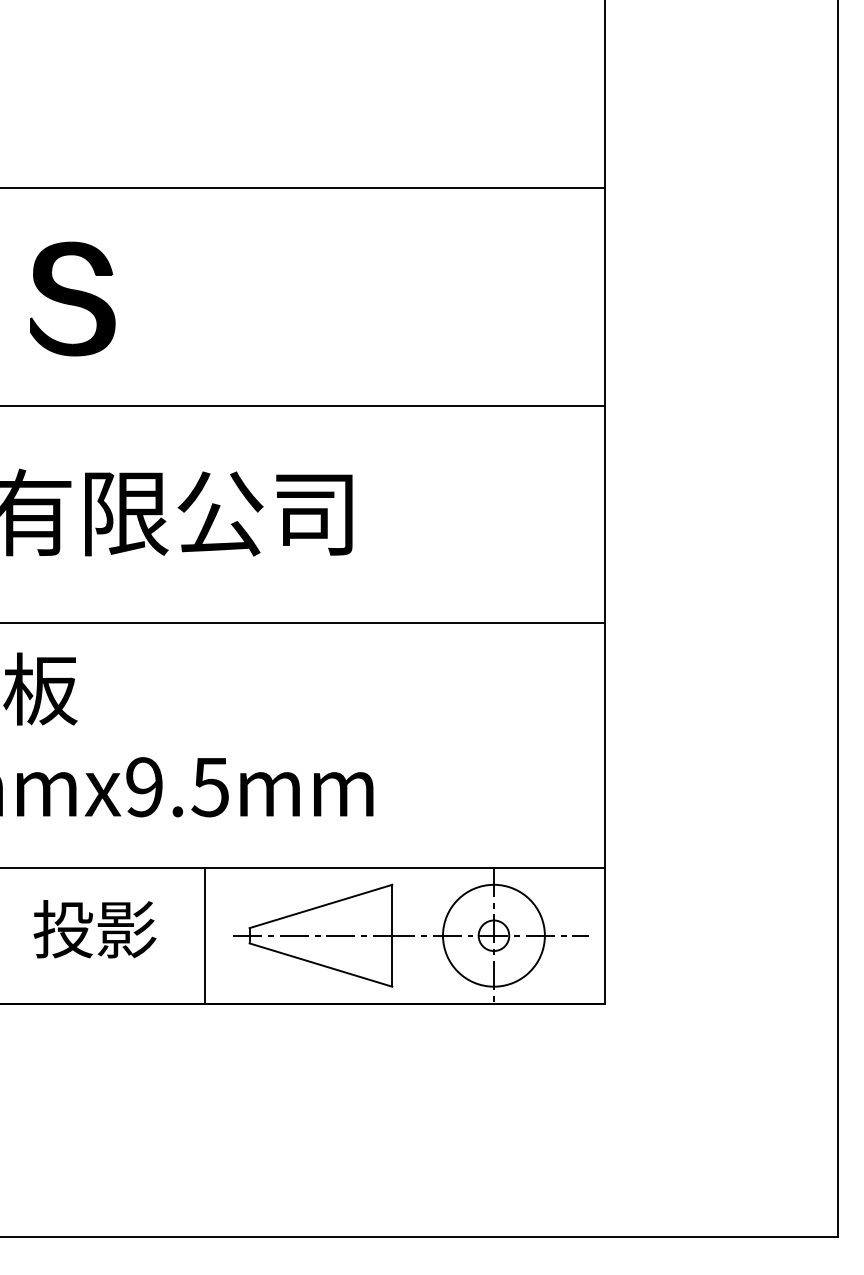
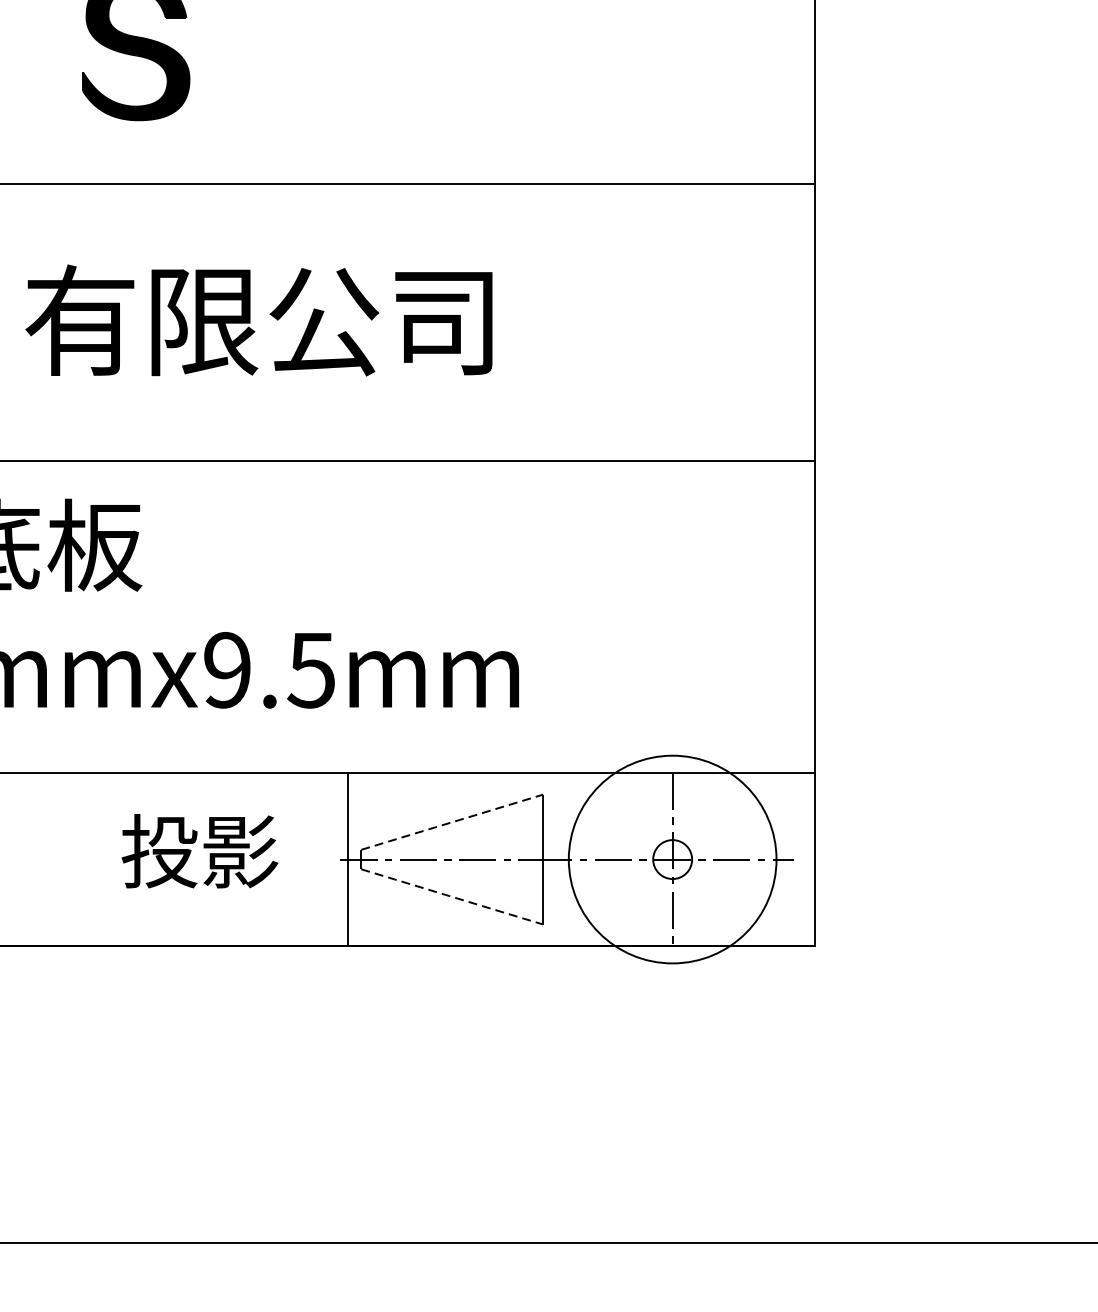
line: (320, 906) -> (451, 822), solid -> dashed
text: (94, 929) -> (199, 851), moved
line: (205, 935) -> (348, 859), moved
circle: (493, 935) -> (672, 859), size x1.6
line: (320, 965) -> (451, 897), solid -> dashed

